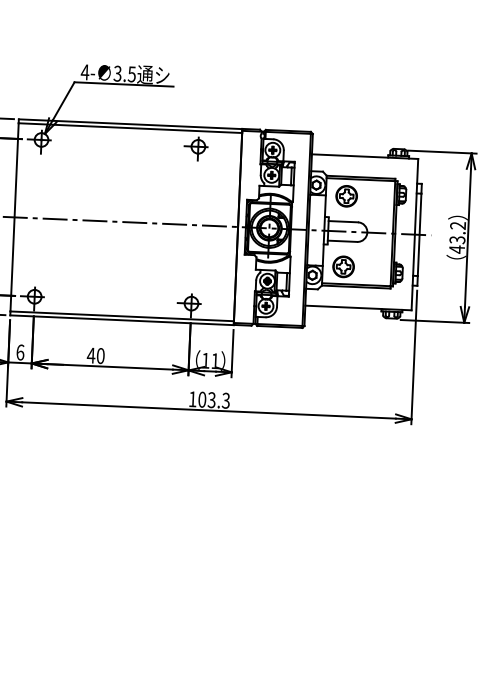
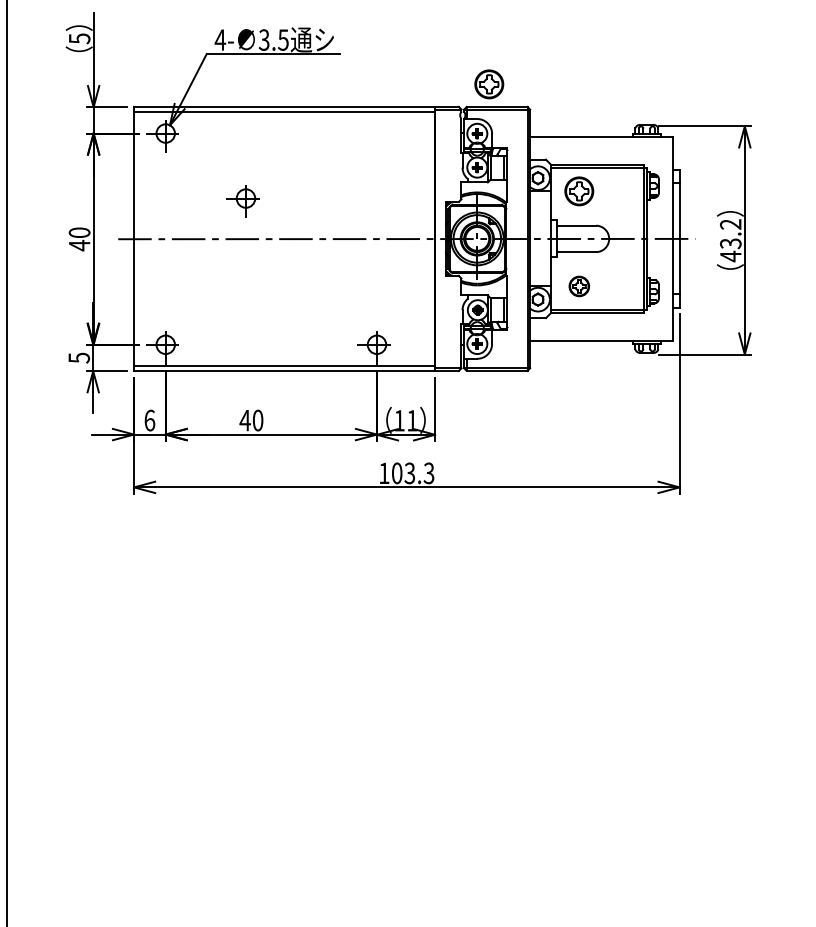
part: (283, 114) -> (489, 84), added
part: (195, 148) -> (242, 201), moved
part: (343, 266) -> (579, 286), size x0.7

